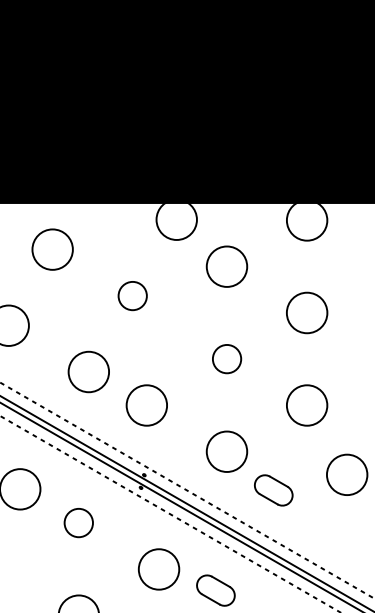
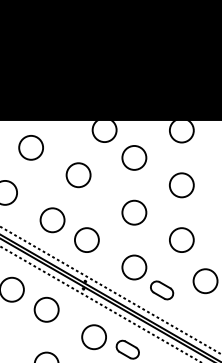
circle: (132, 296) -> (78, 175), size x1.43
circle: (227, 358) -> (134, 212), size x1.43
circle: (78, 522) -> (46, 309), size x1.43

